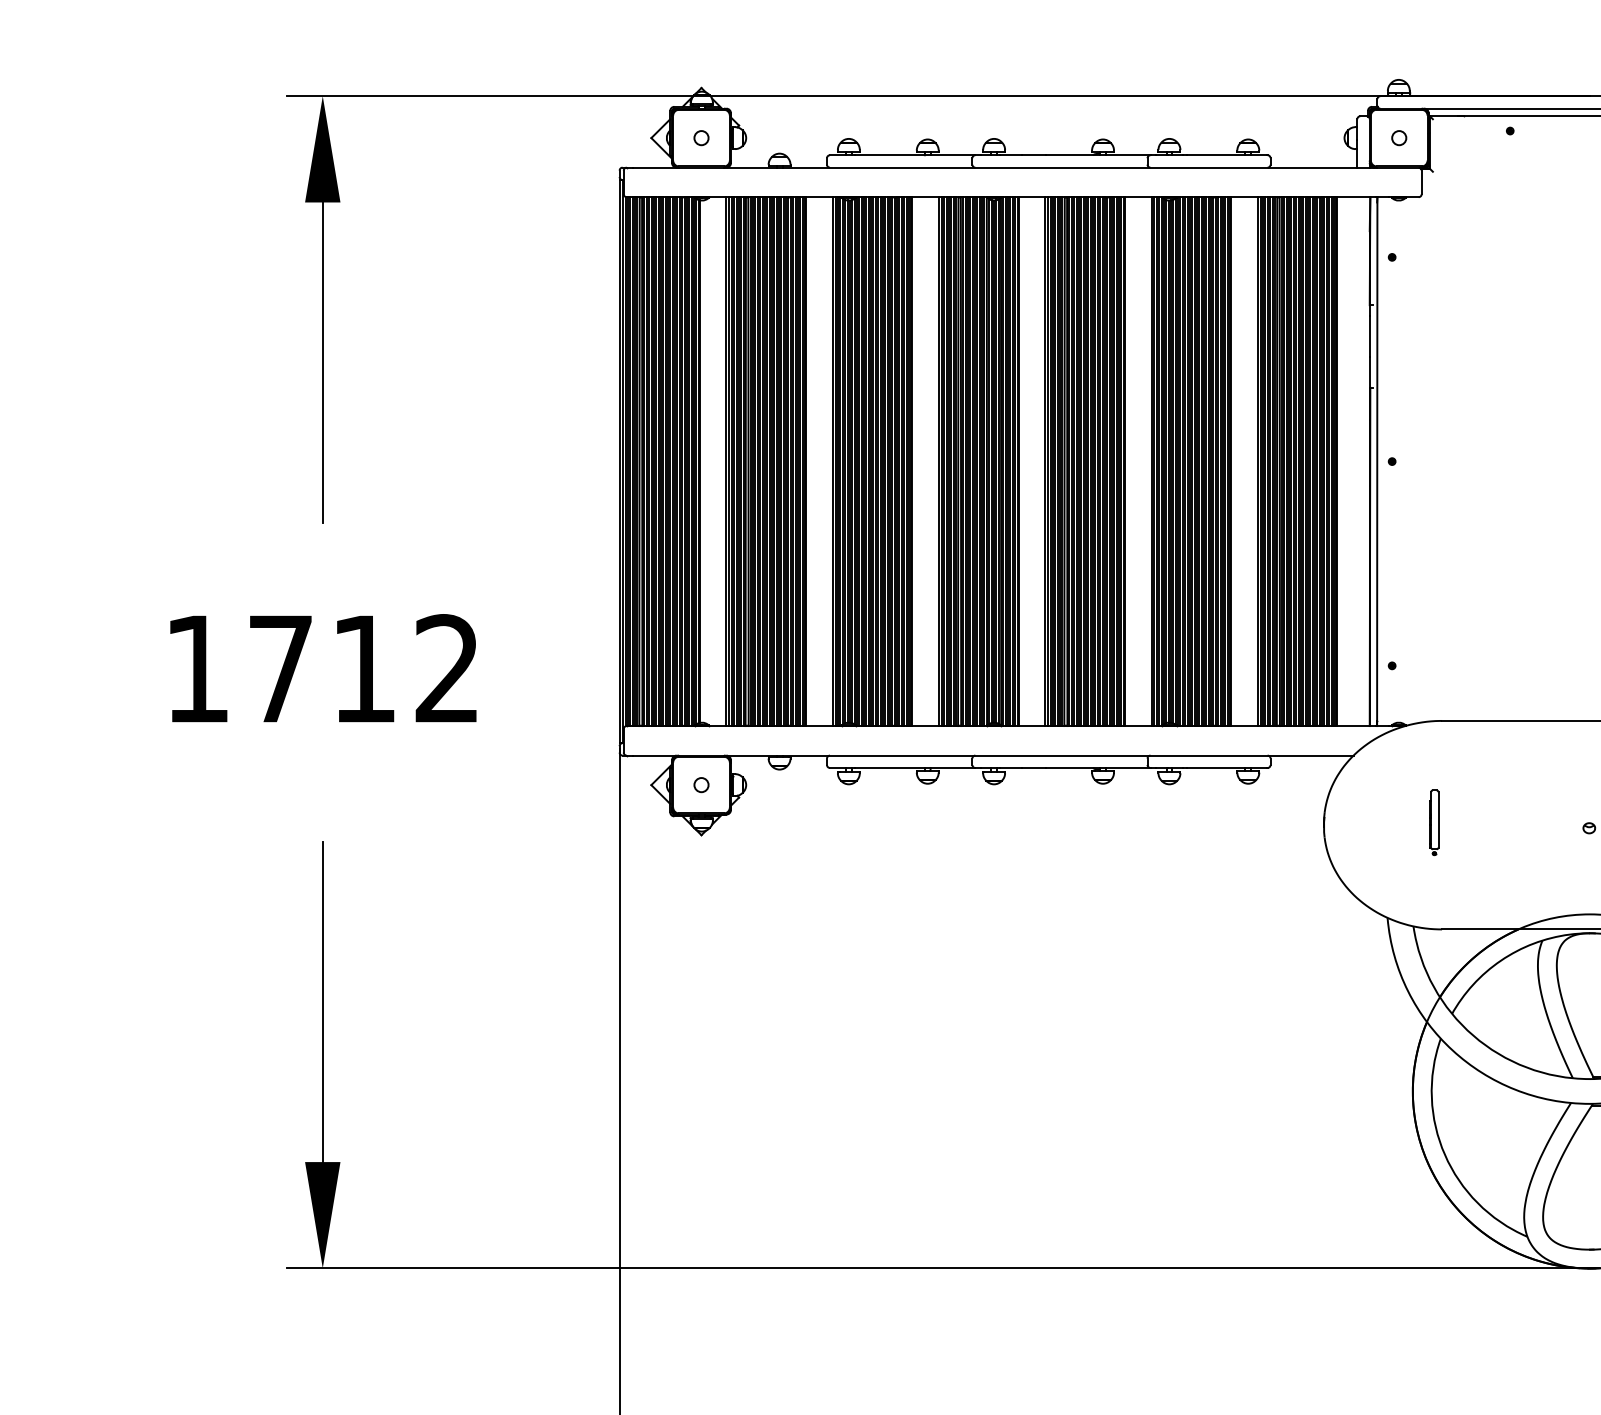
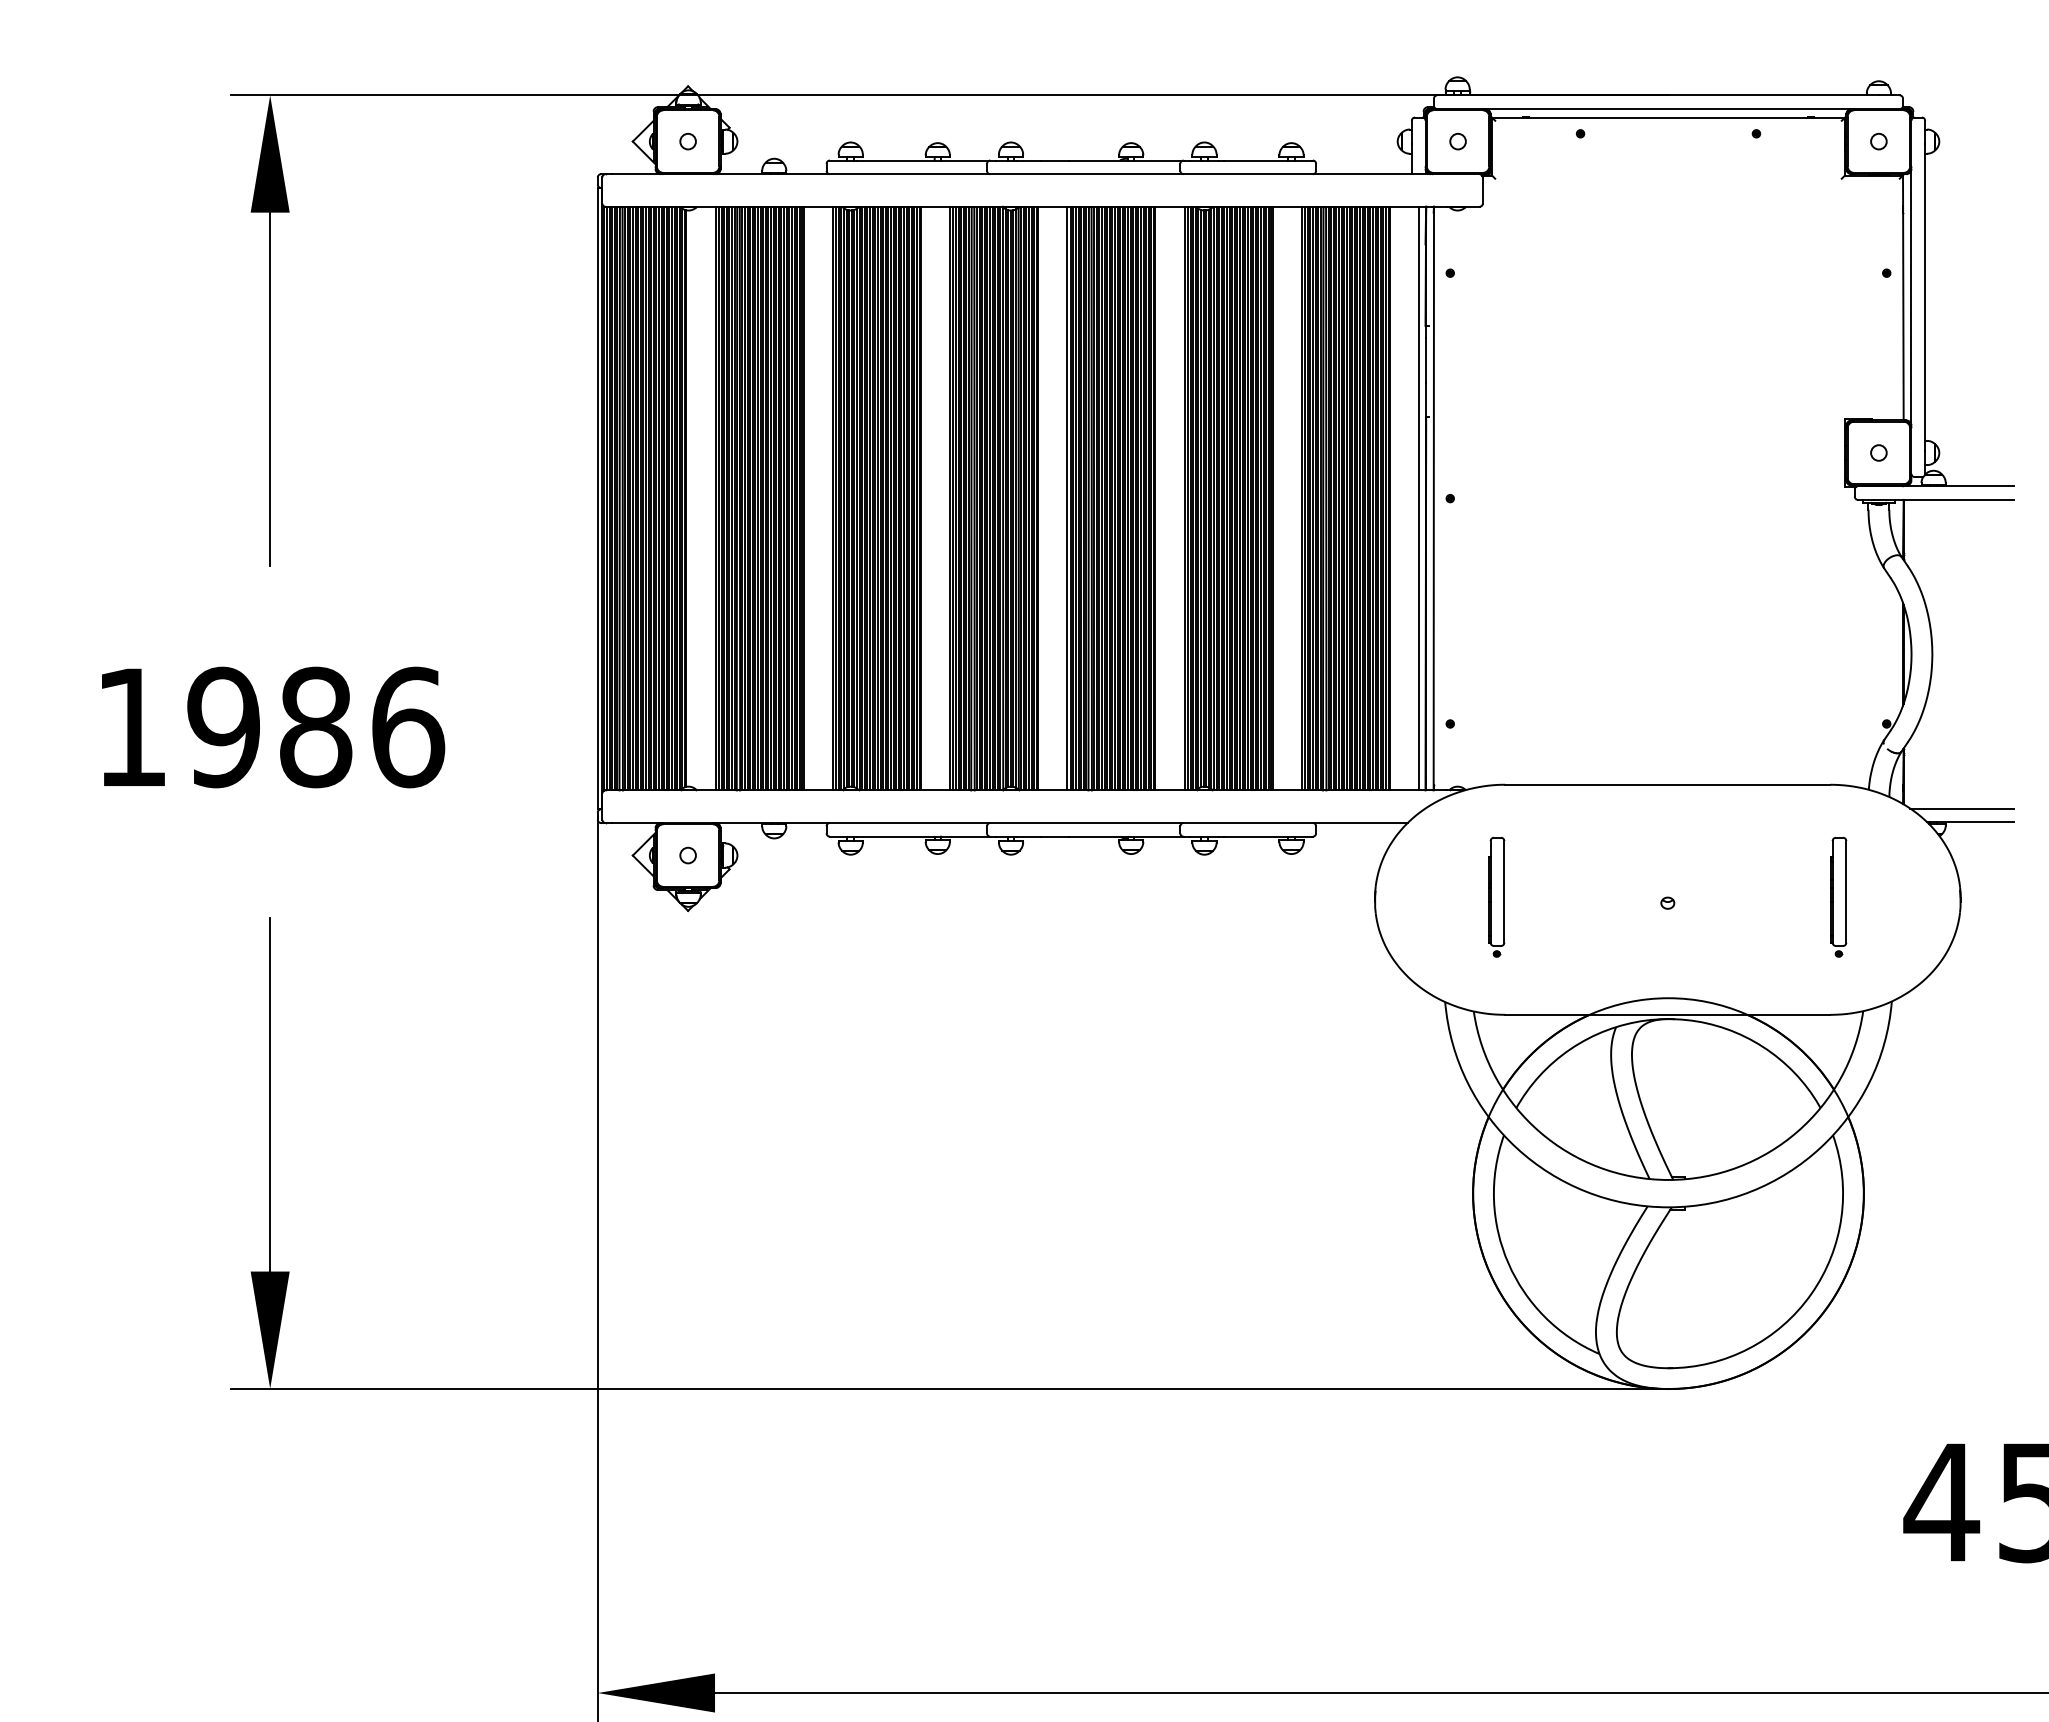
line: (1364, 461) -> (1419, 498), added
text: (364, 669) -> (316, 727), 1712 -> 1986
part: (1434, 822) -> (1496, 896), size x1.67

